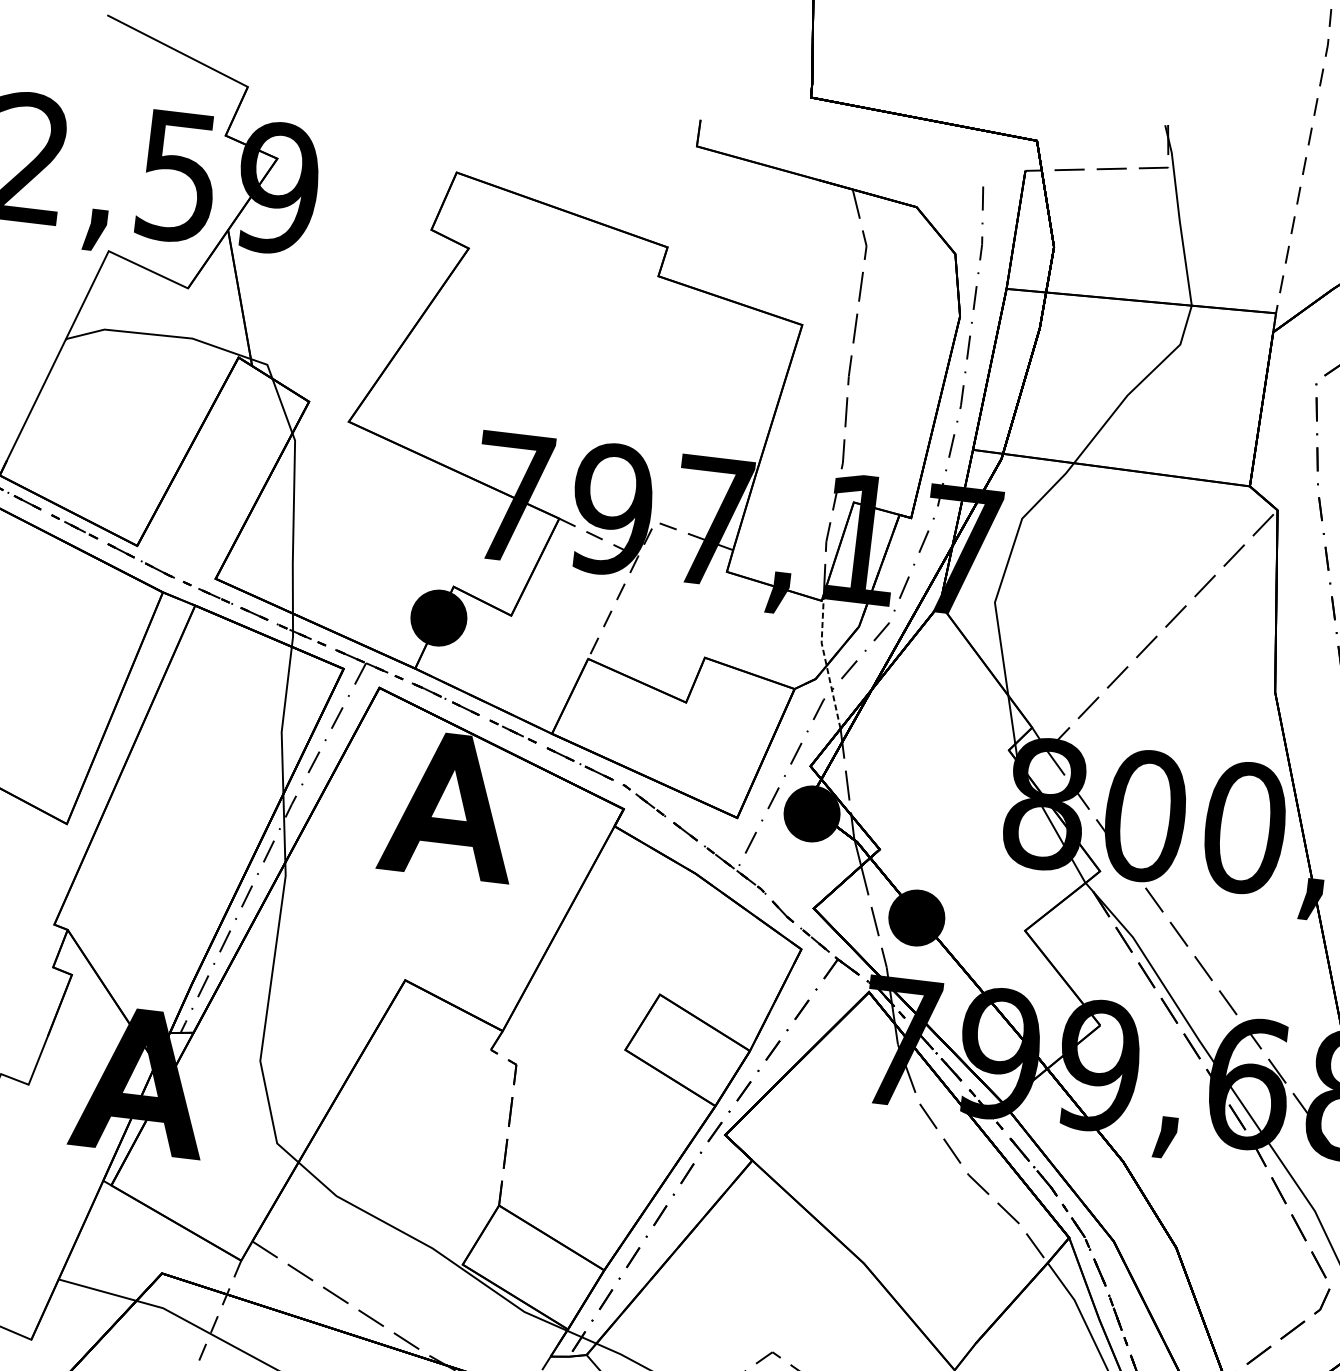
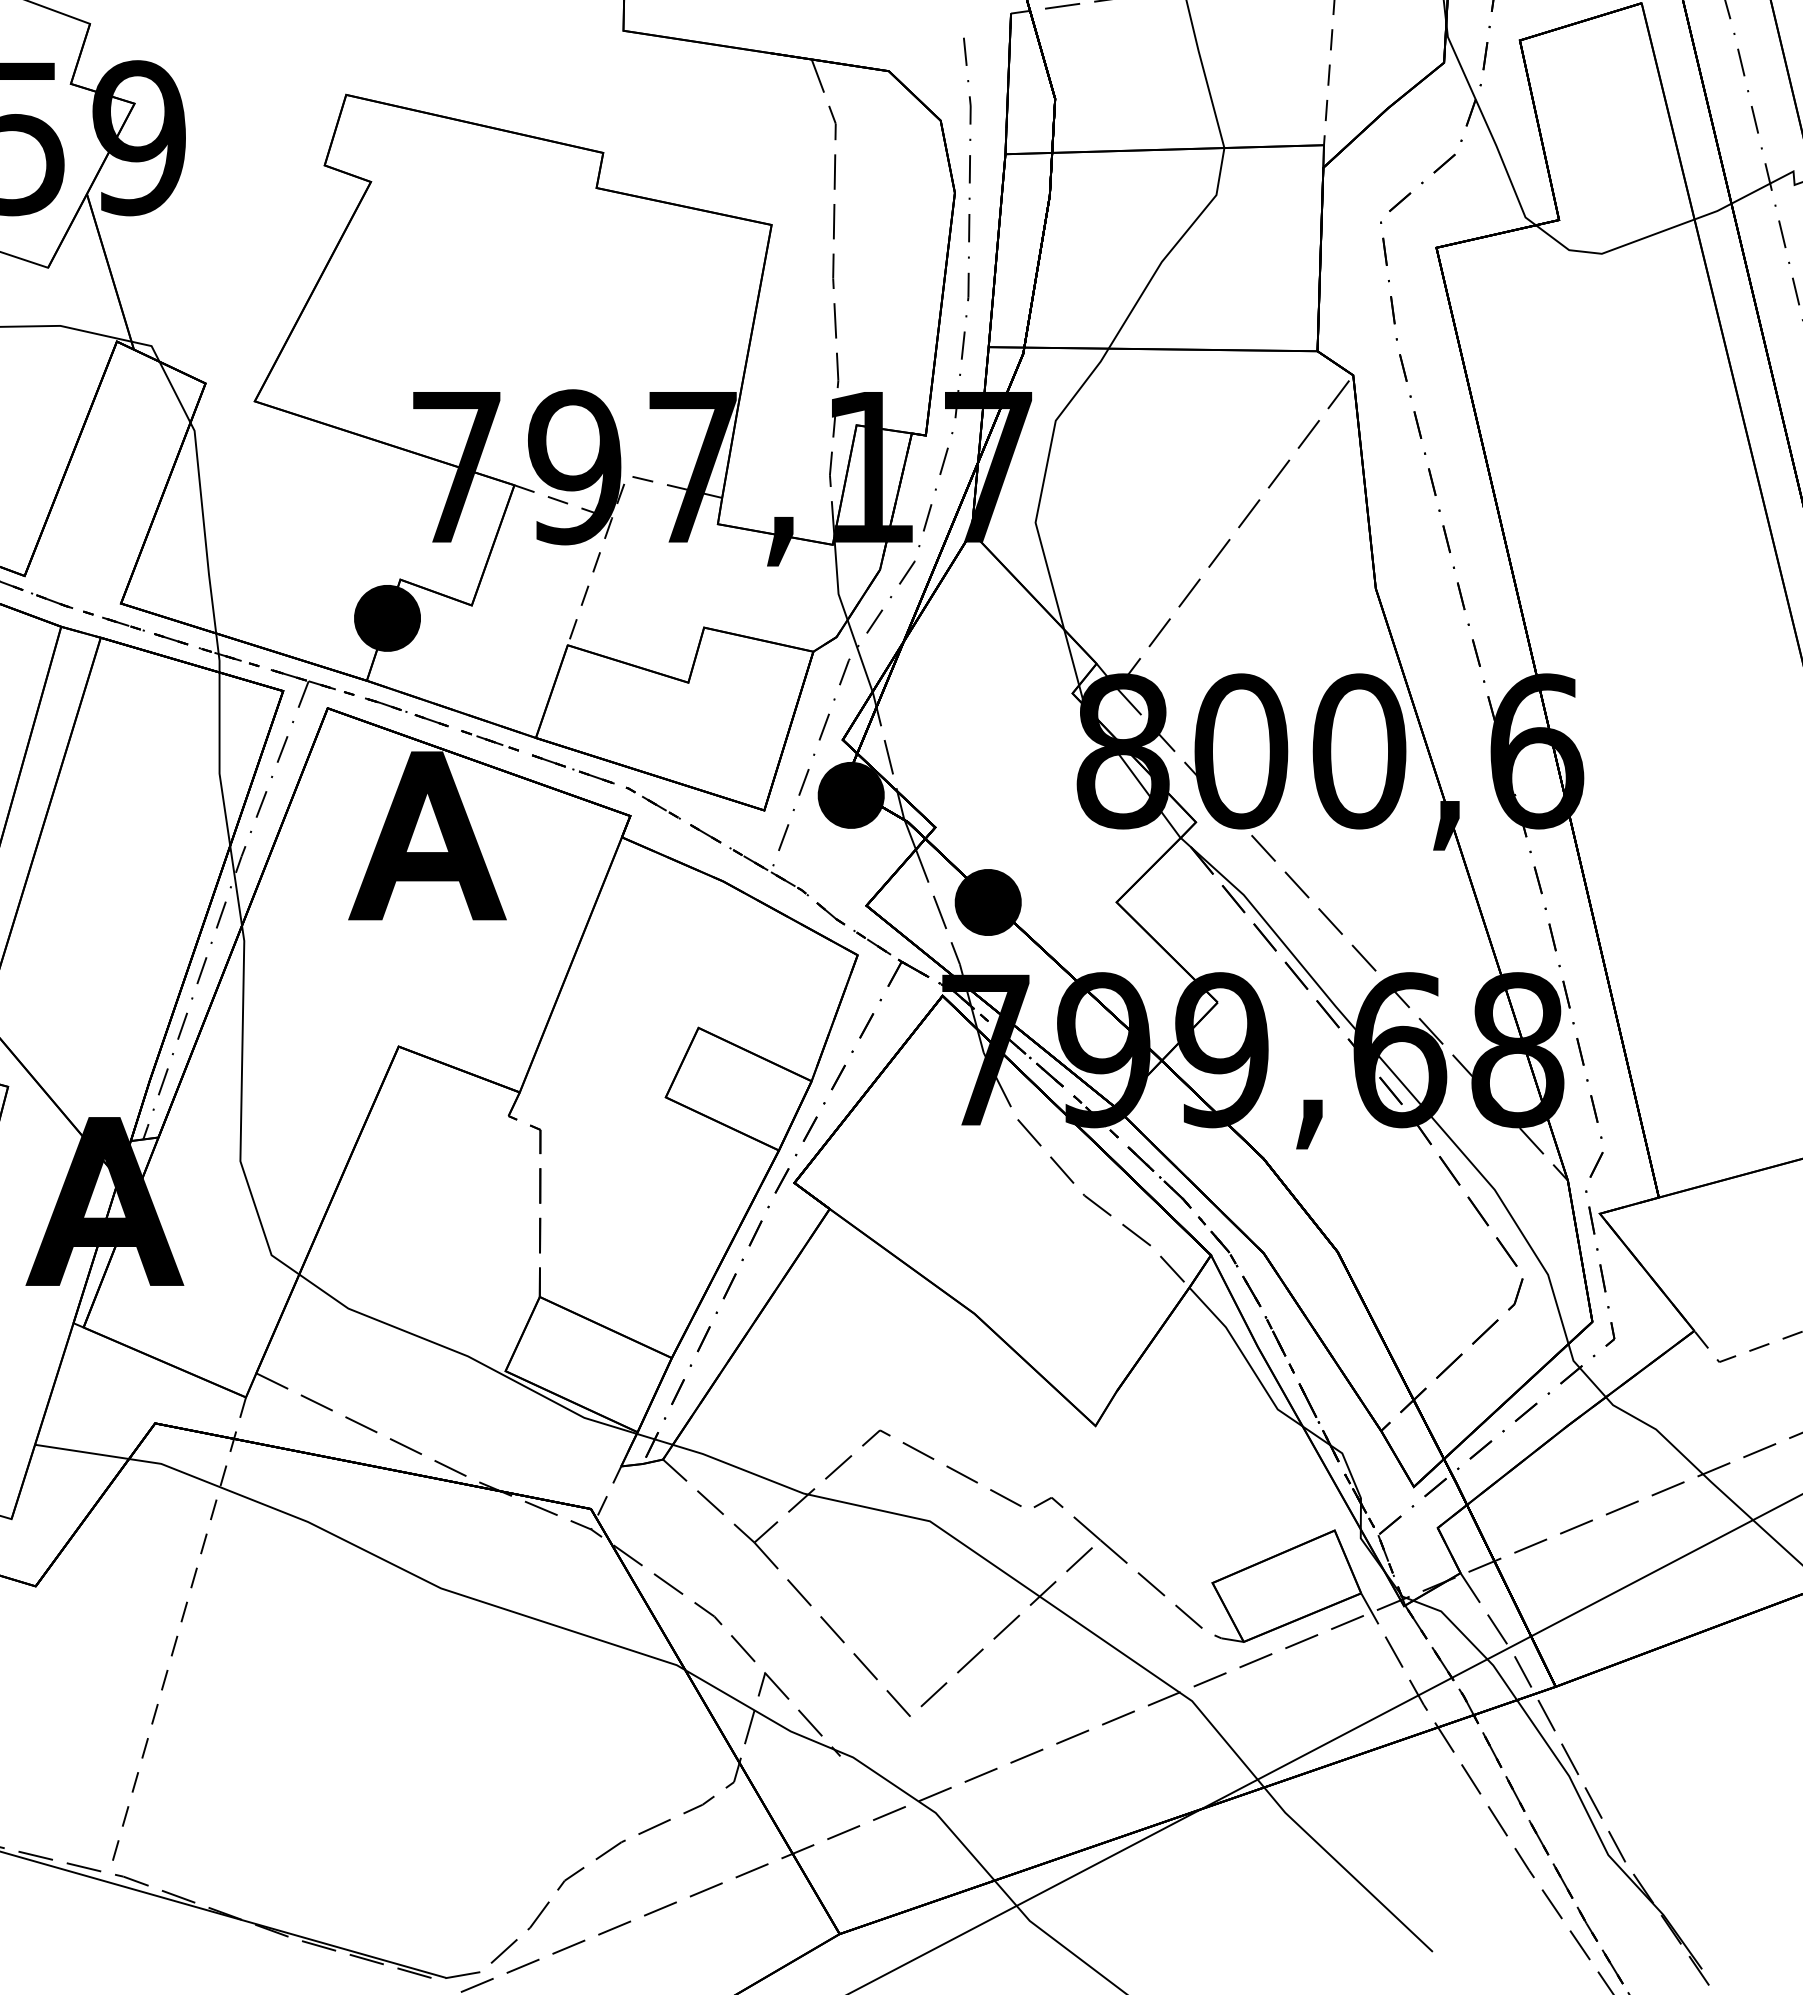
line: (826, 661) -> (846, 615), dashed -> solid

